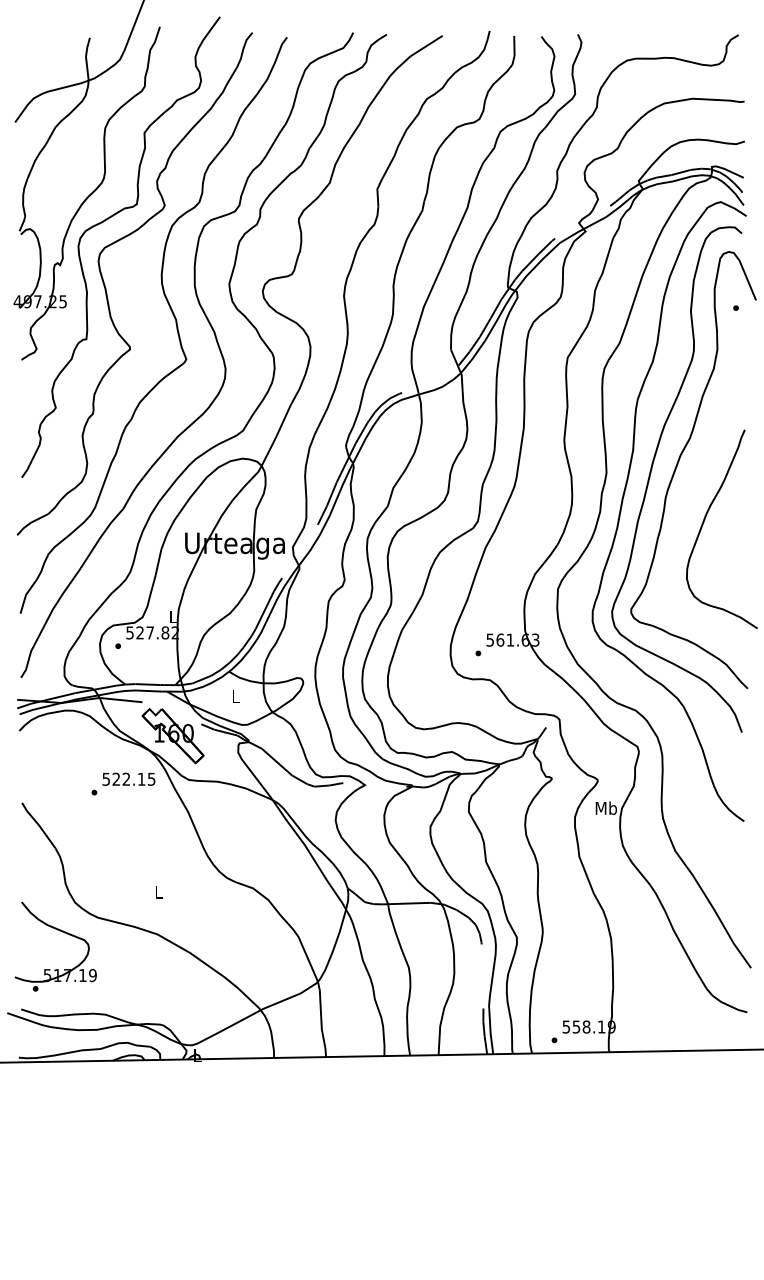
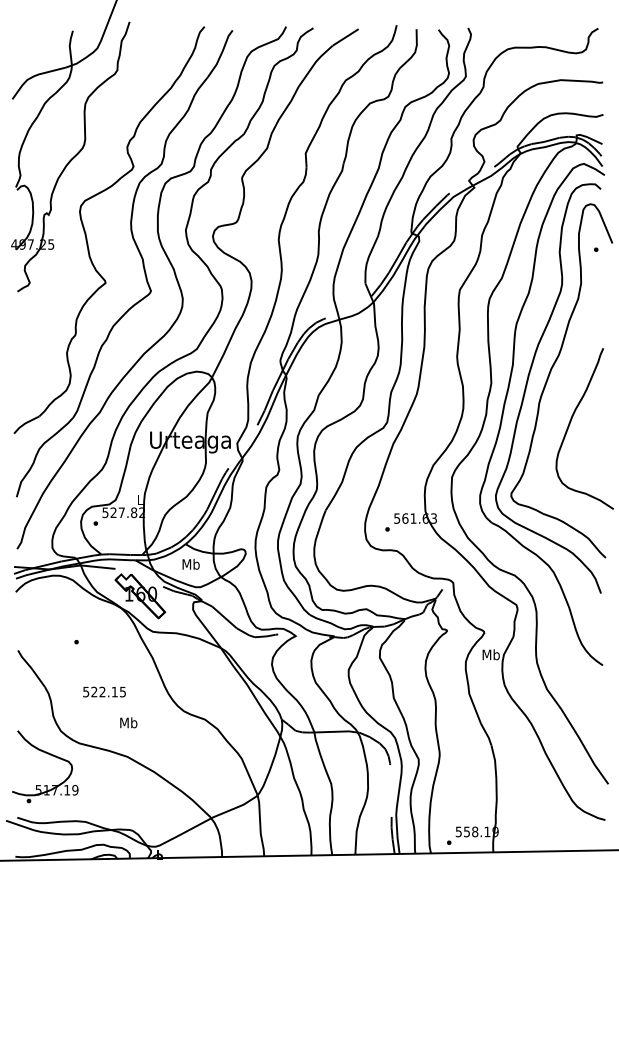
part: (105, 221) -> (85, 179), removed
text: (235, 696) -> (190, 564), L -> Mb
text: (128, 778) -> (104, 691), moved
text: (158, 891) -> (128, 722), L -> Mb

